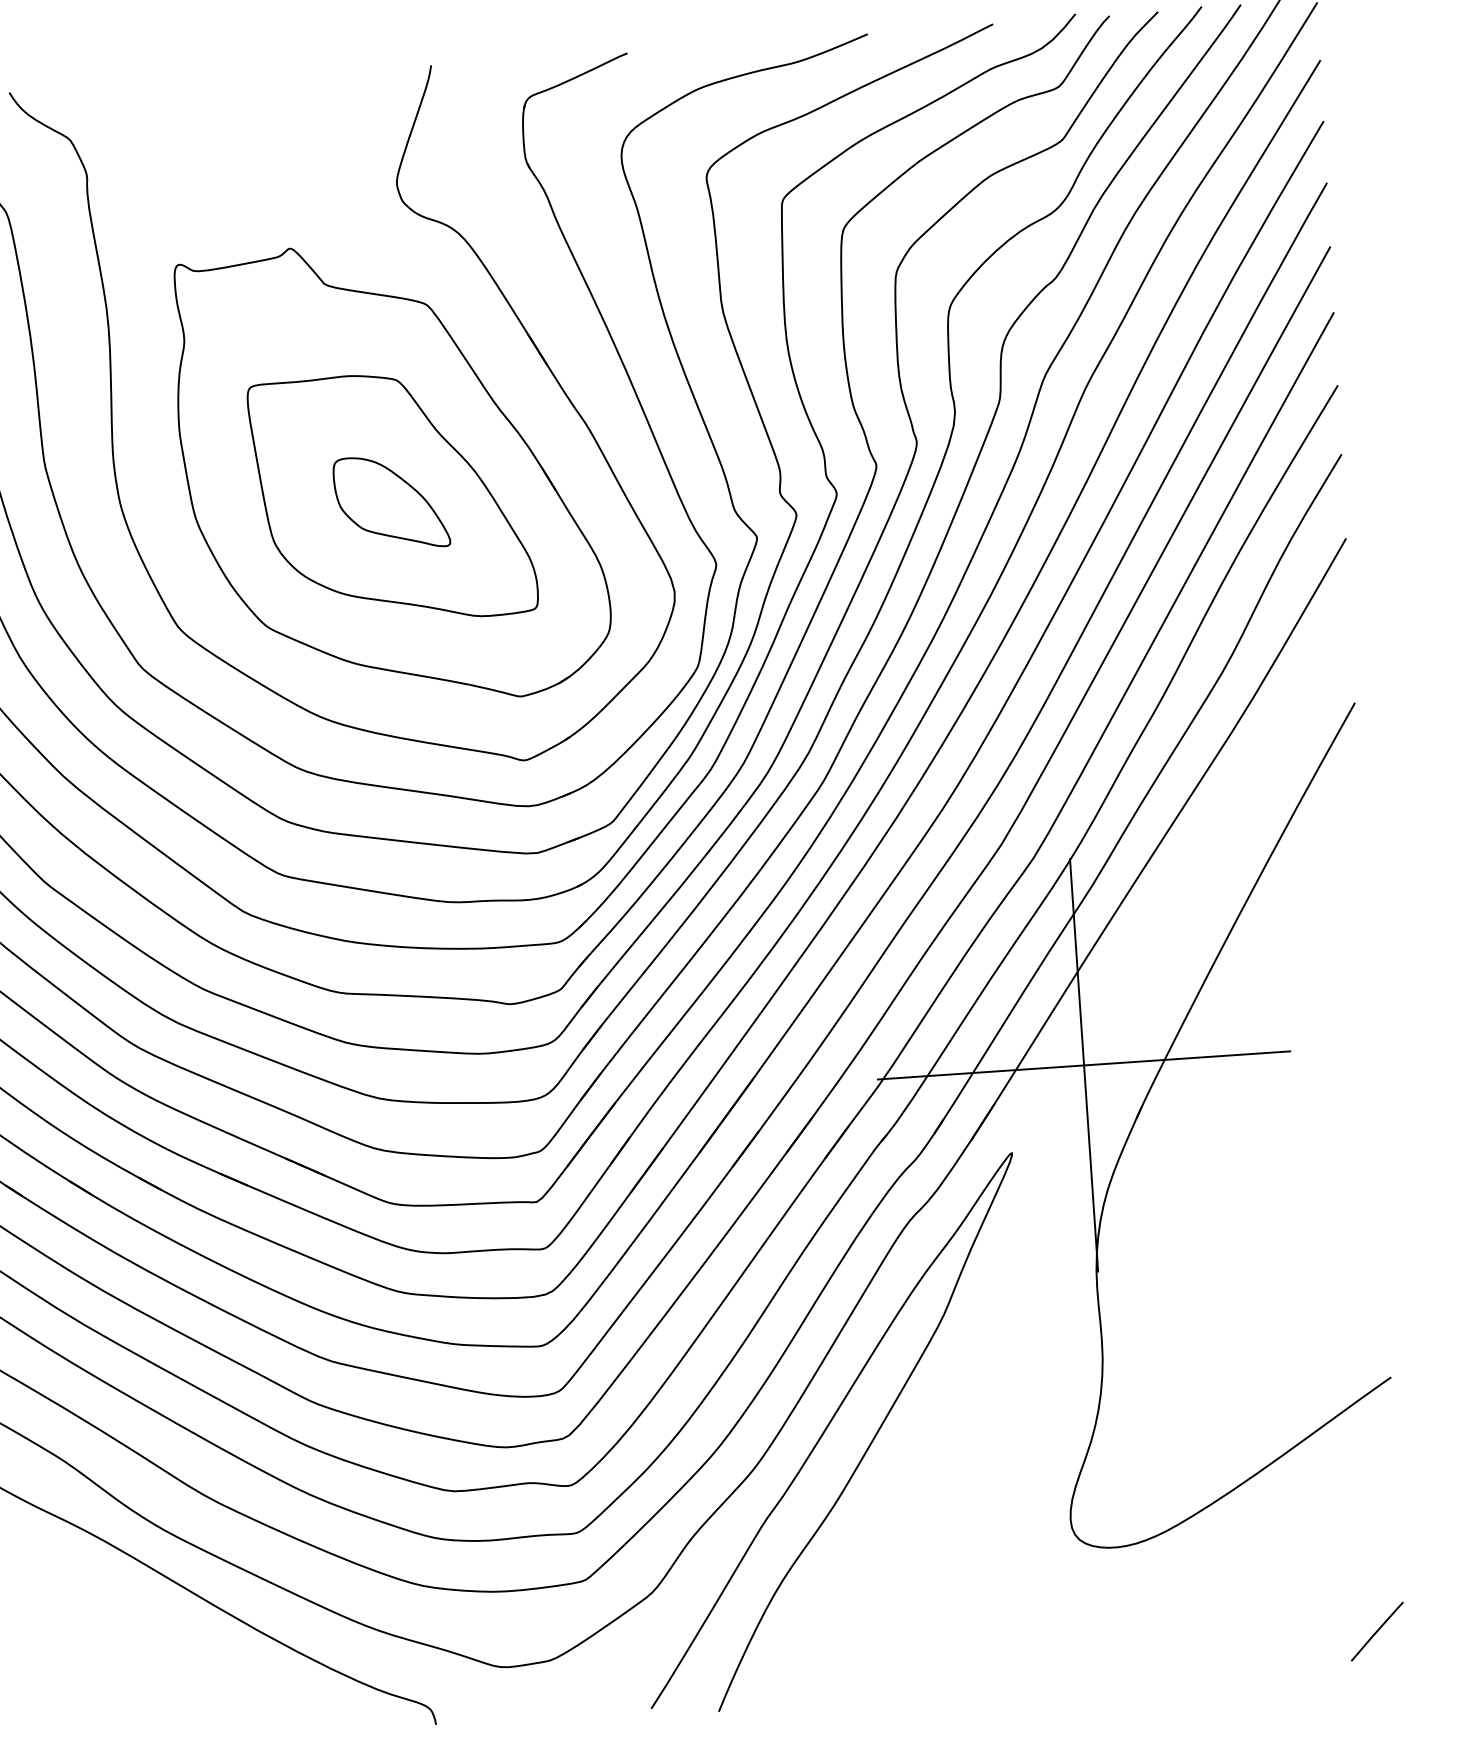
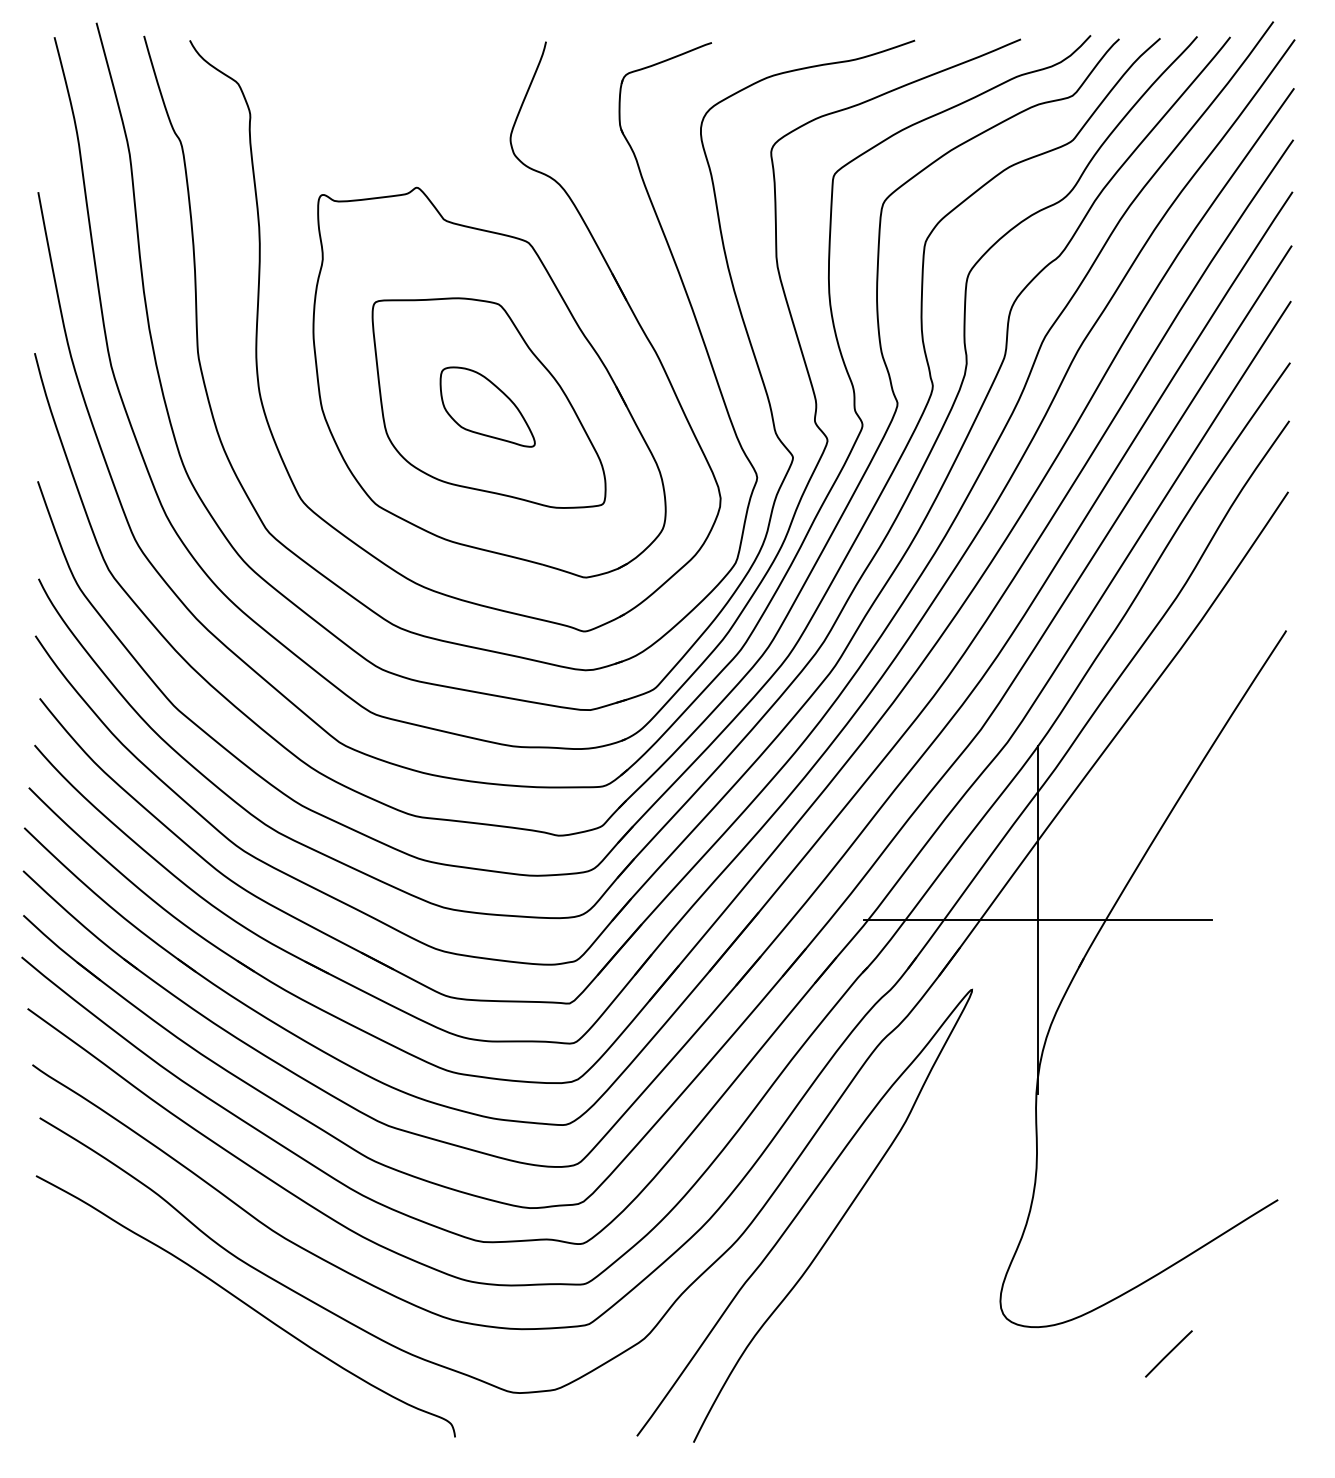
line: (1376, 1631) -> (1168, 1353), moved

